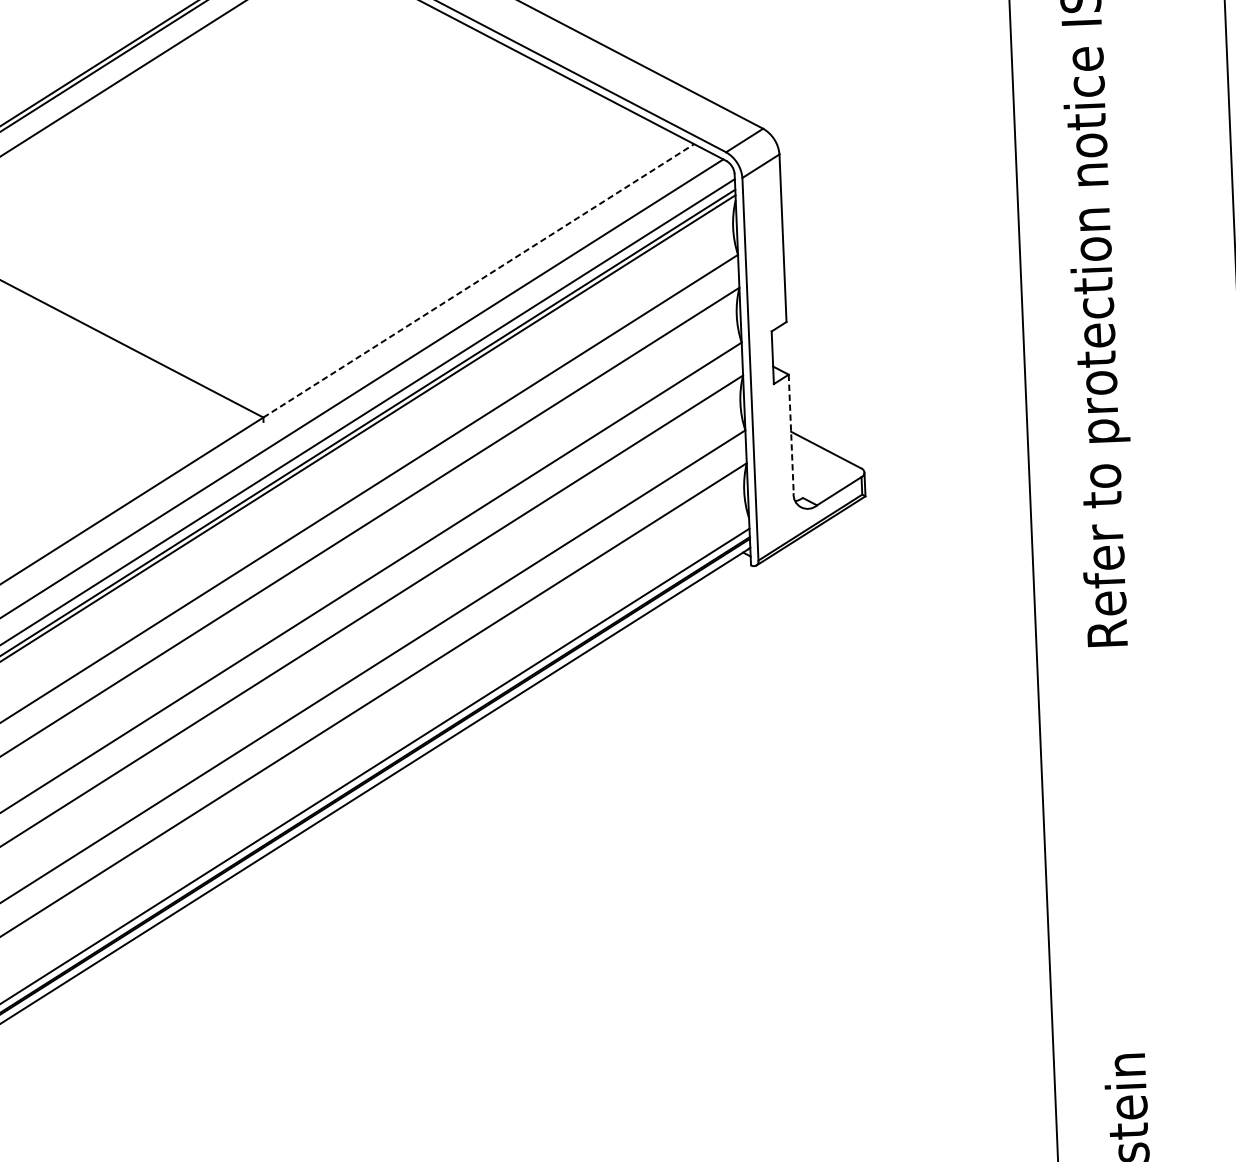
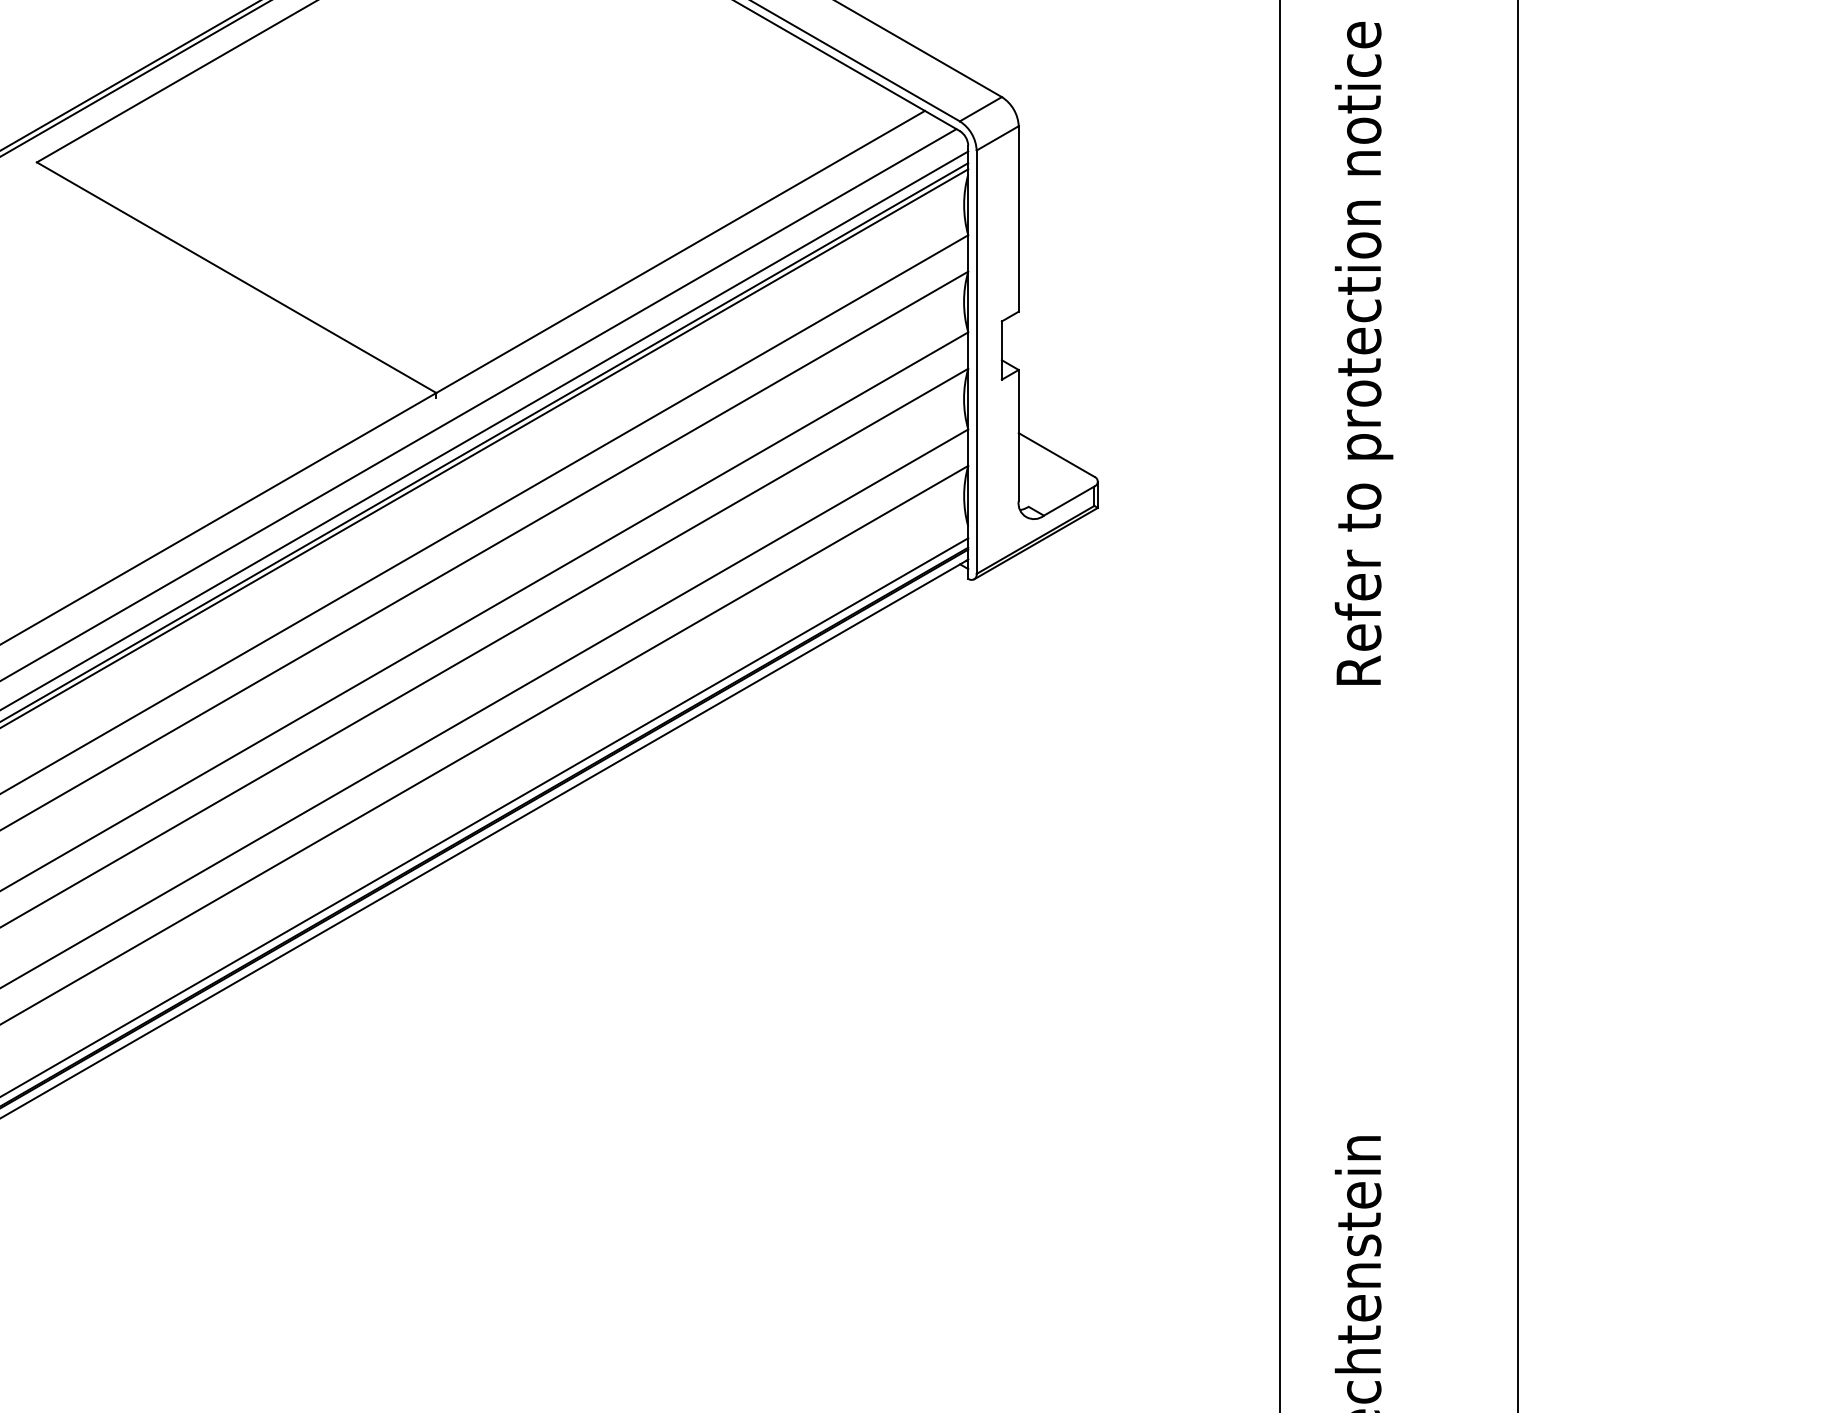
line: (479, 280) -> (681, 251), dashed -> solid
line: (790, 433) -> (1018, 435), dashed -> solid

